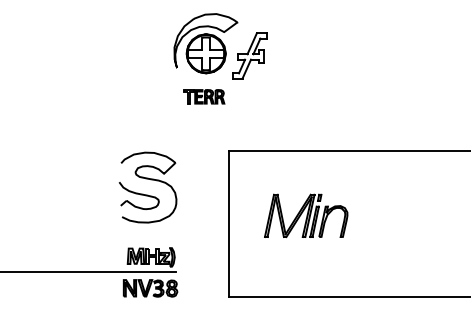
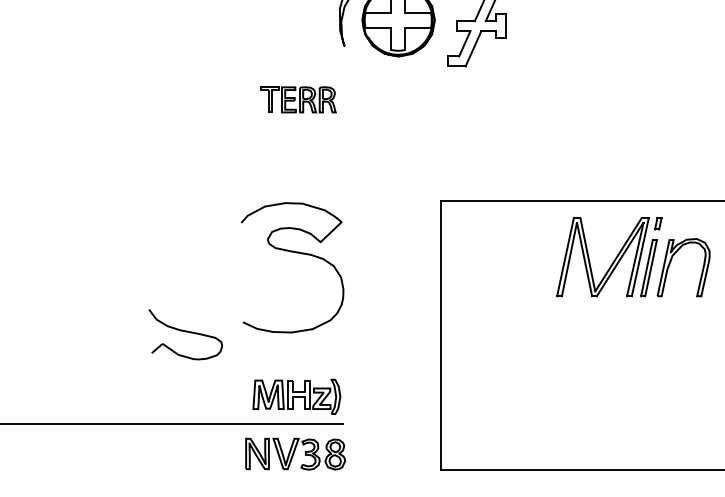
part: (204, 96) -> (299, 99), moved
curve: (138, 194) -> (184, 332), moved
part: (306, 215) -> (633, 256), moved

